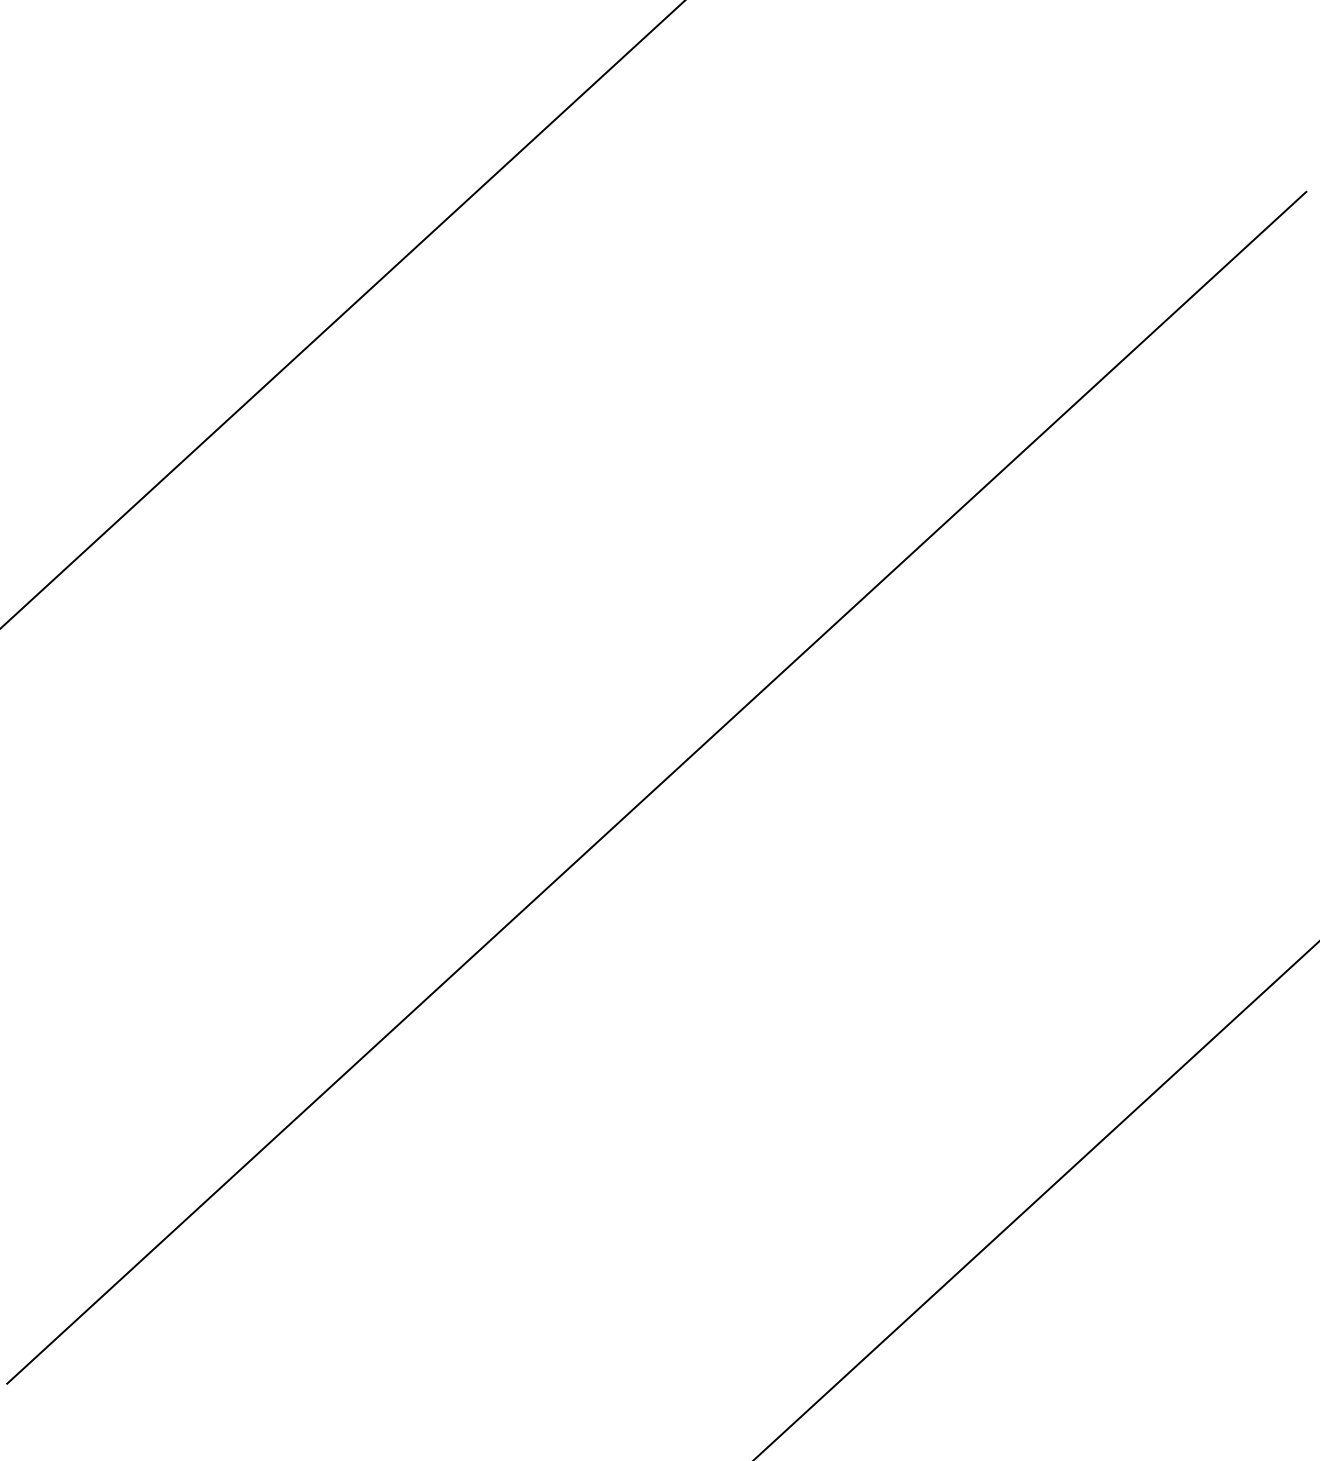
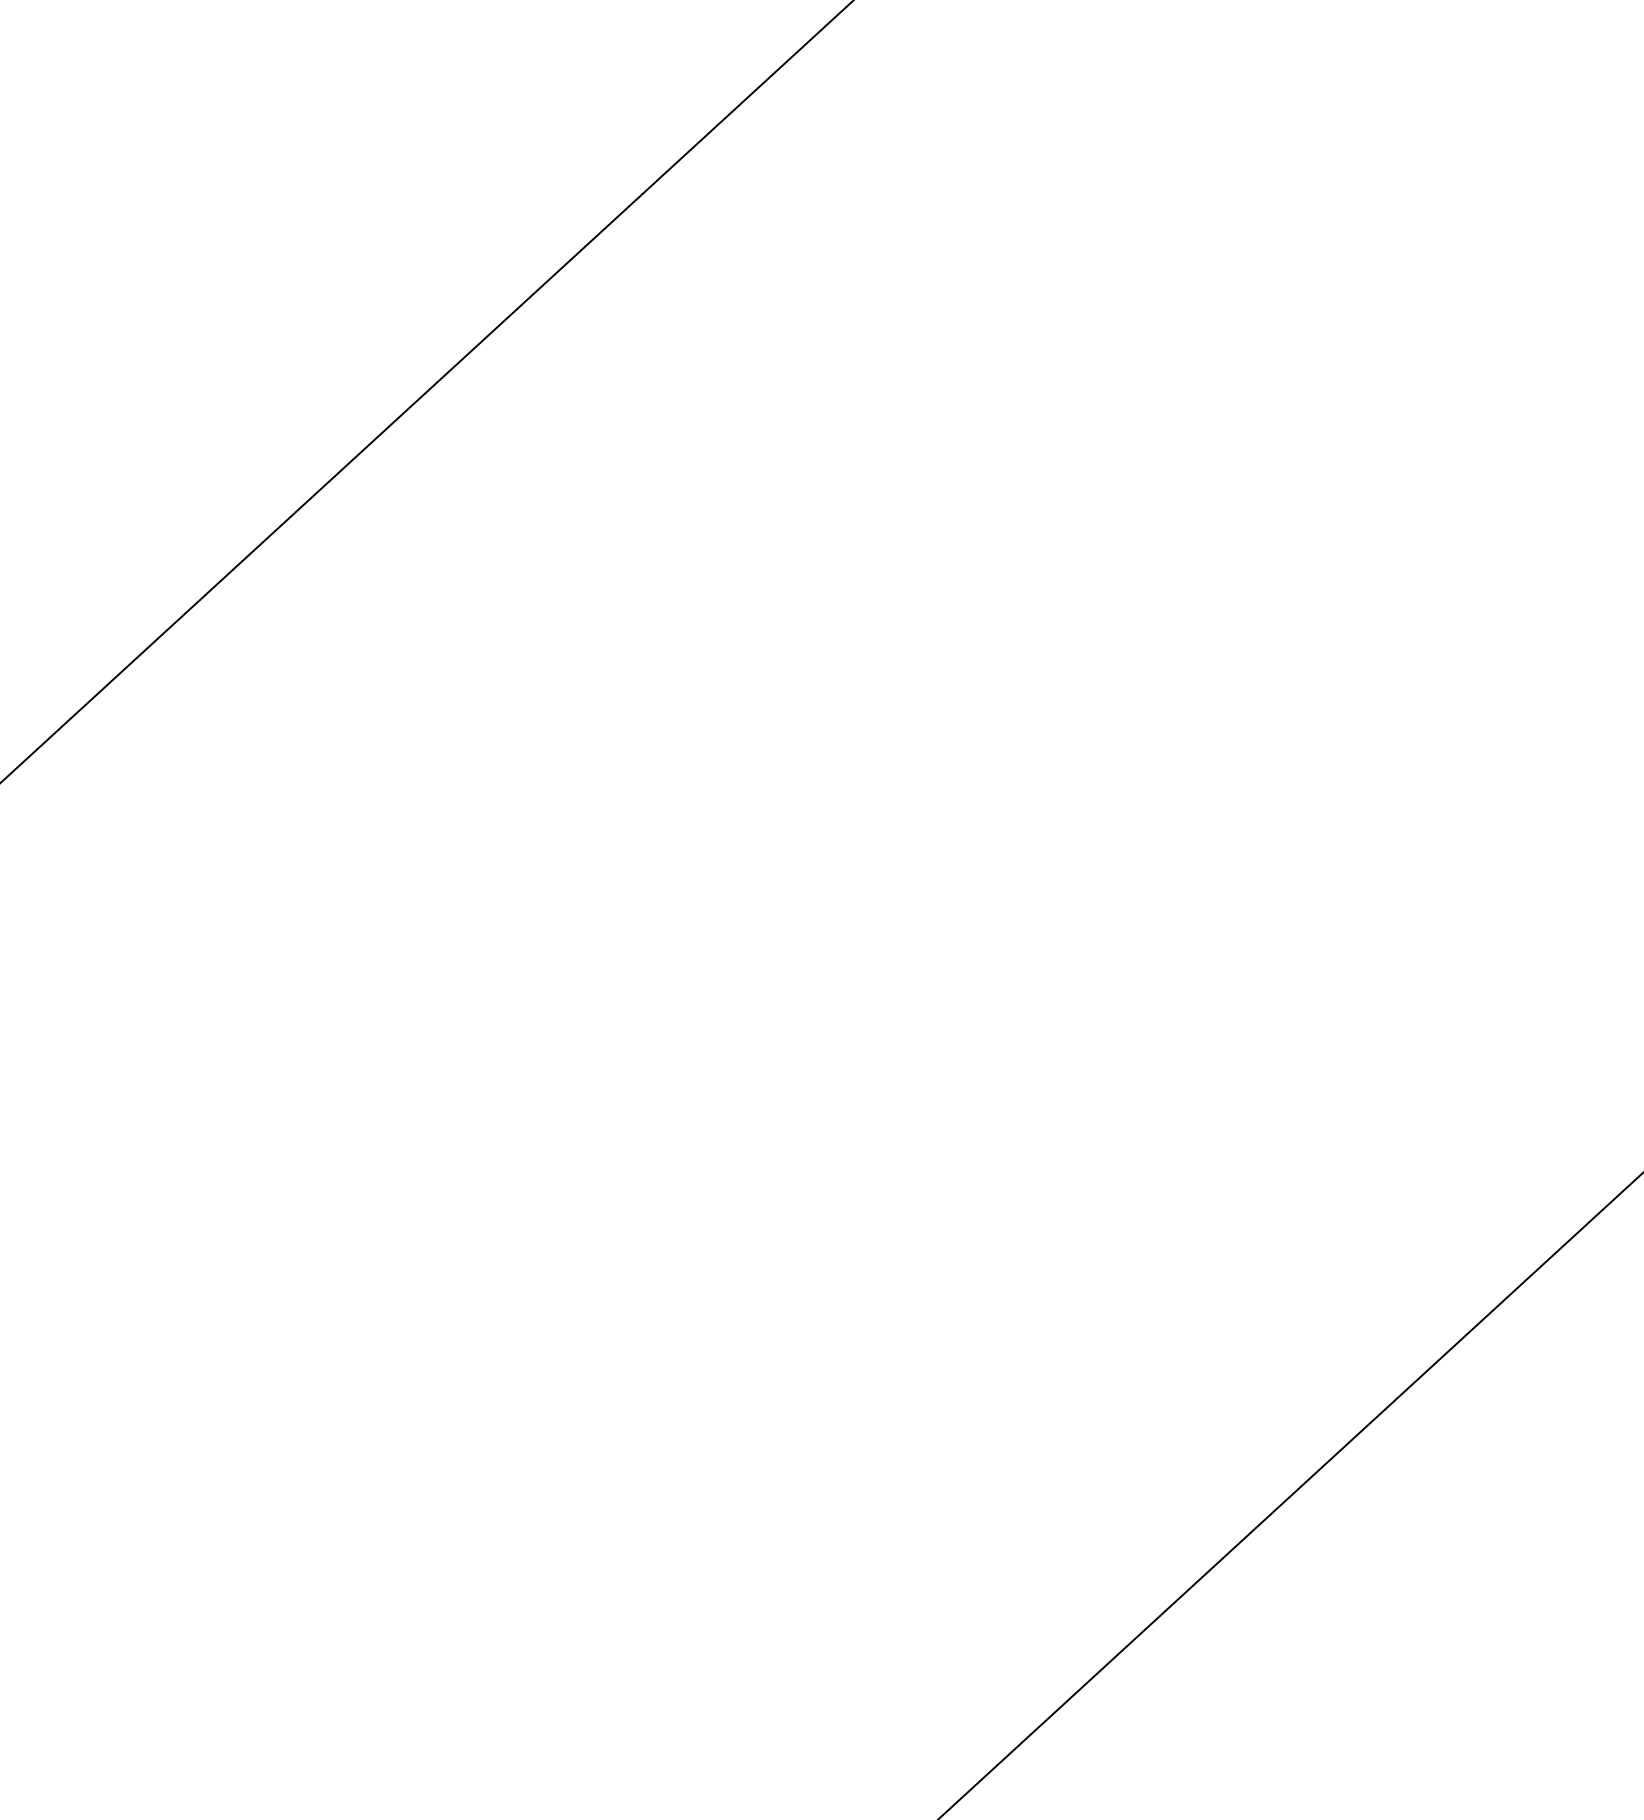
line: (656, 787) -> (817, 981), removed

